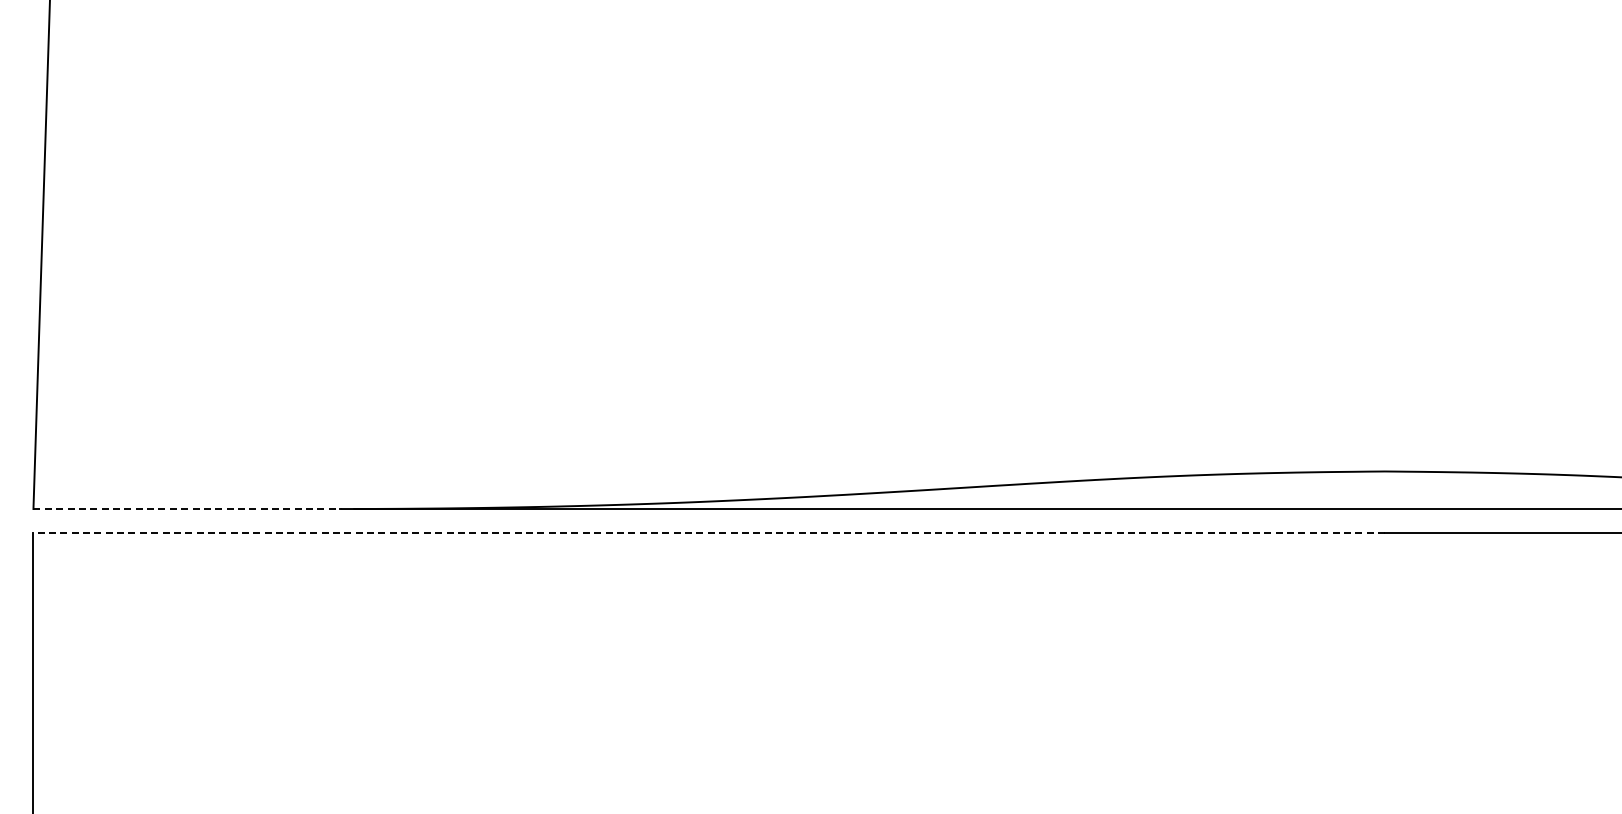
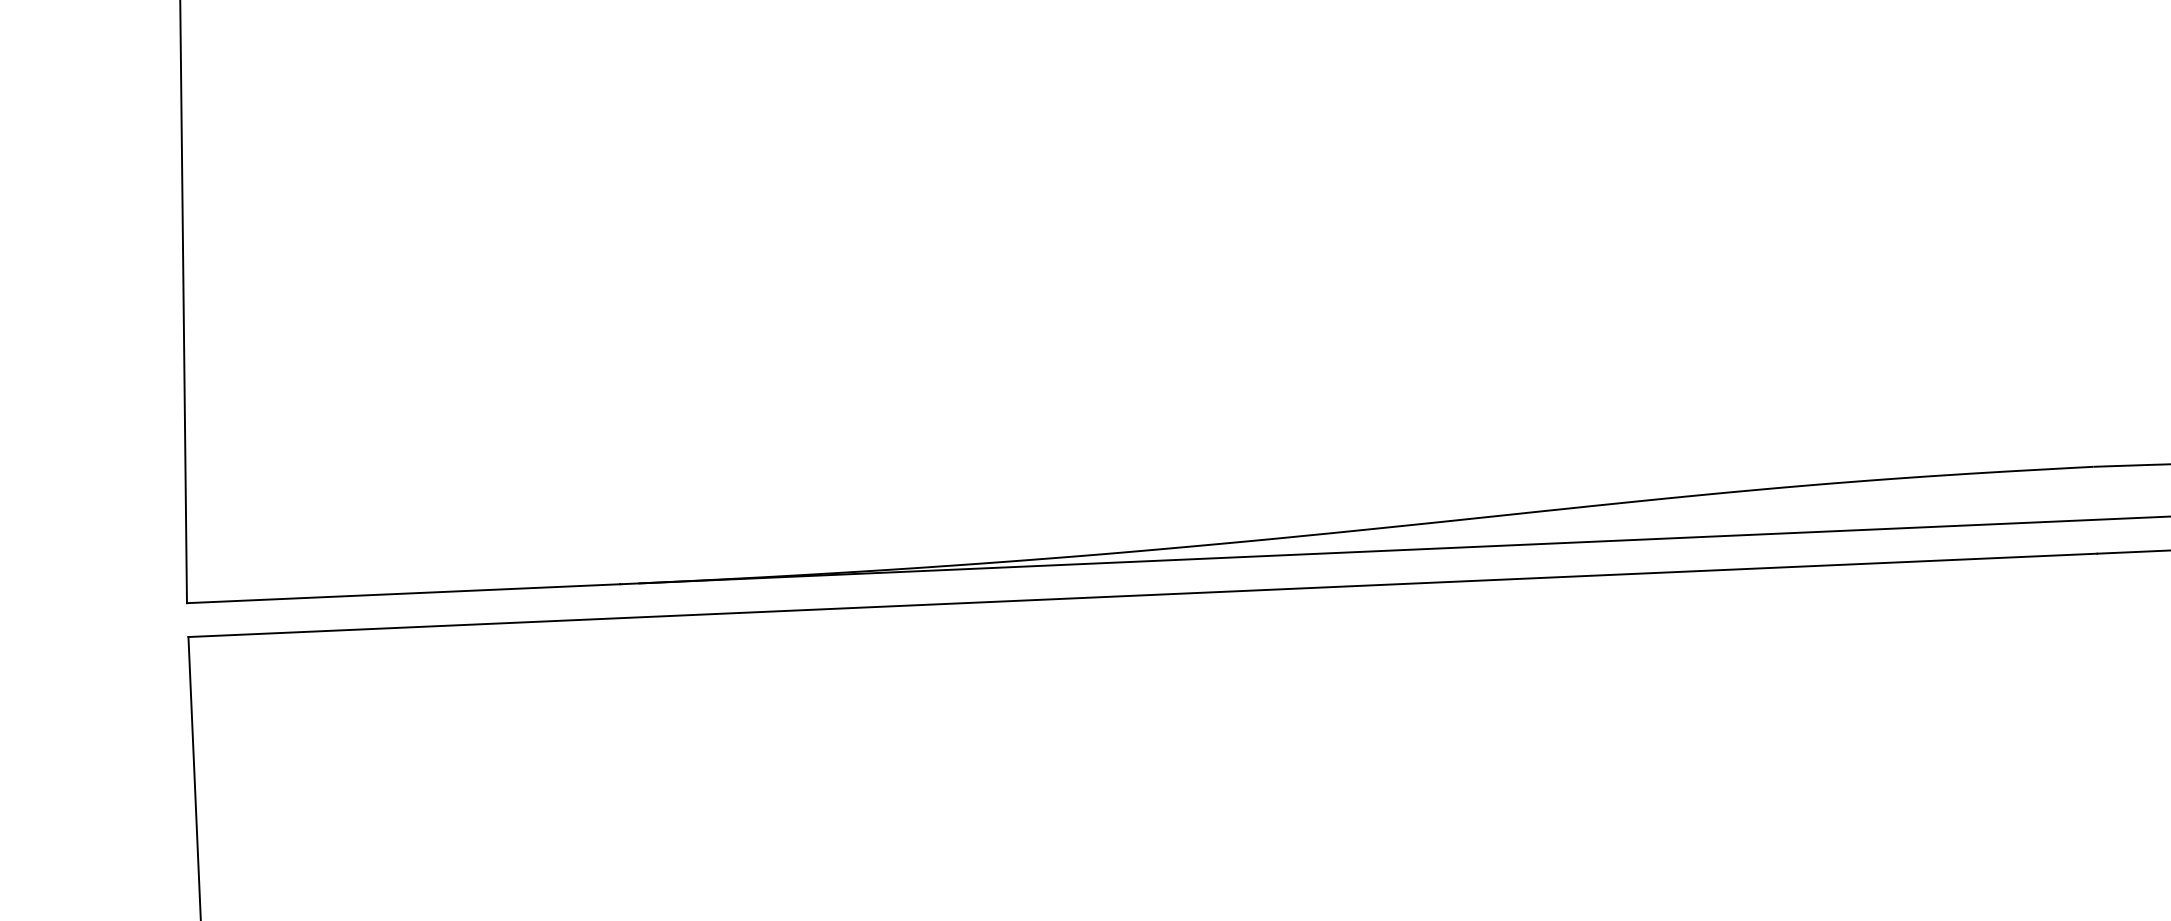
line: (187, 509) -> (404, 594), dashed -> solid
line: (709, 532) -> (1143, 594), dashed -> solid

